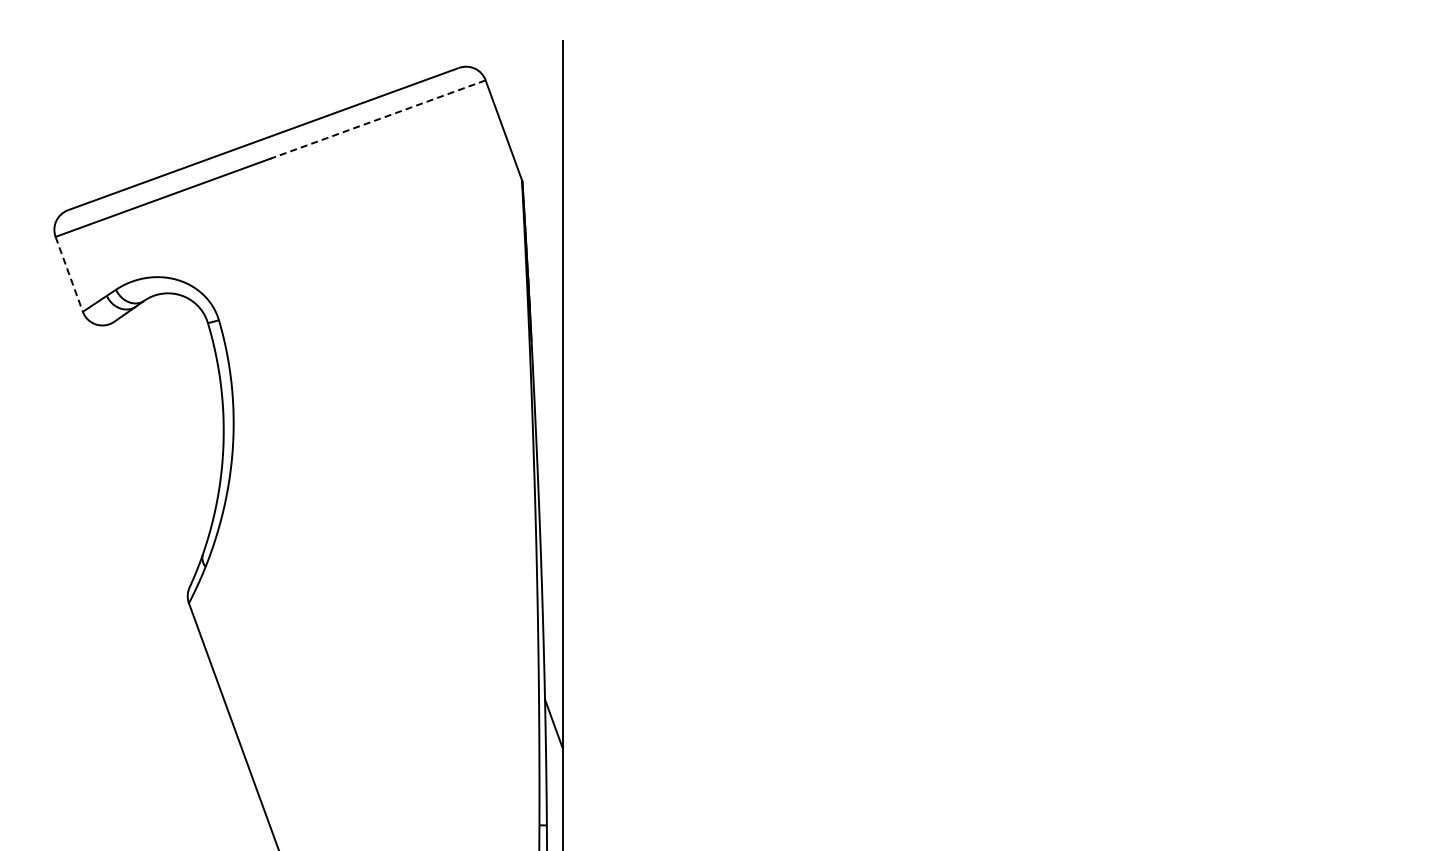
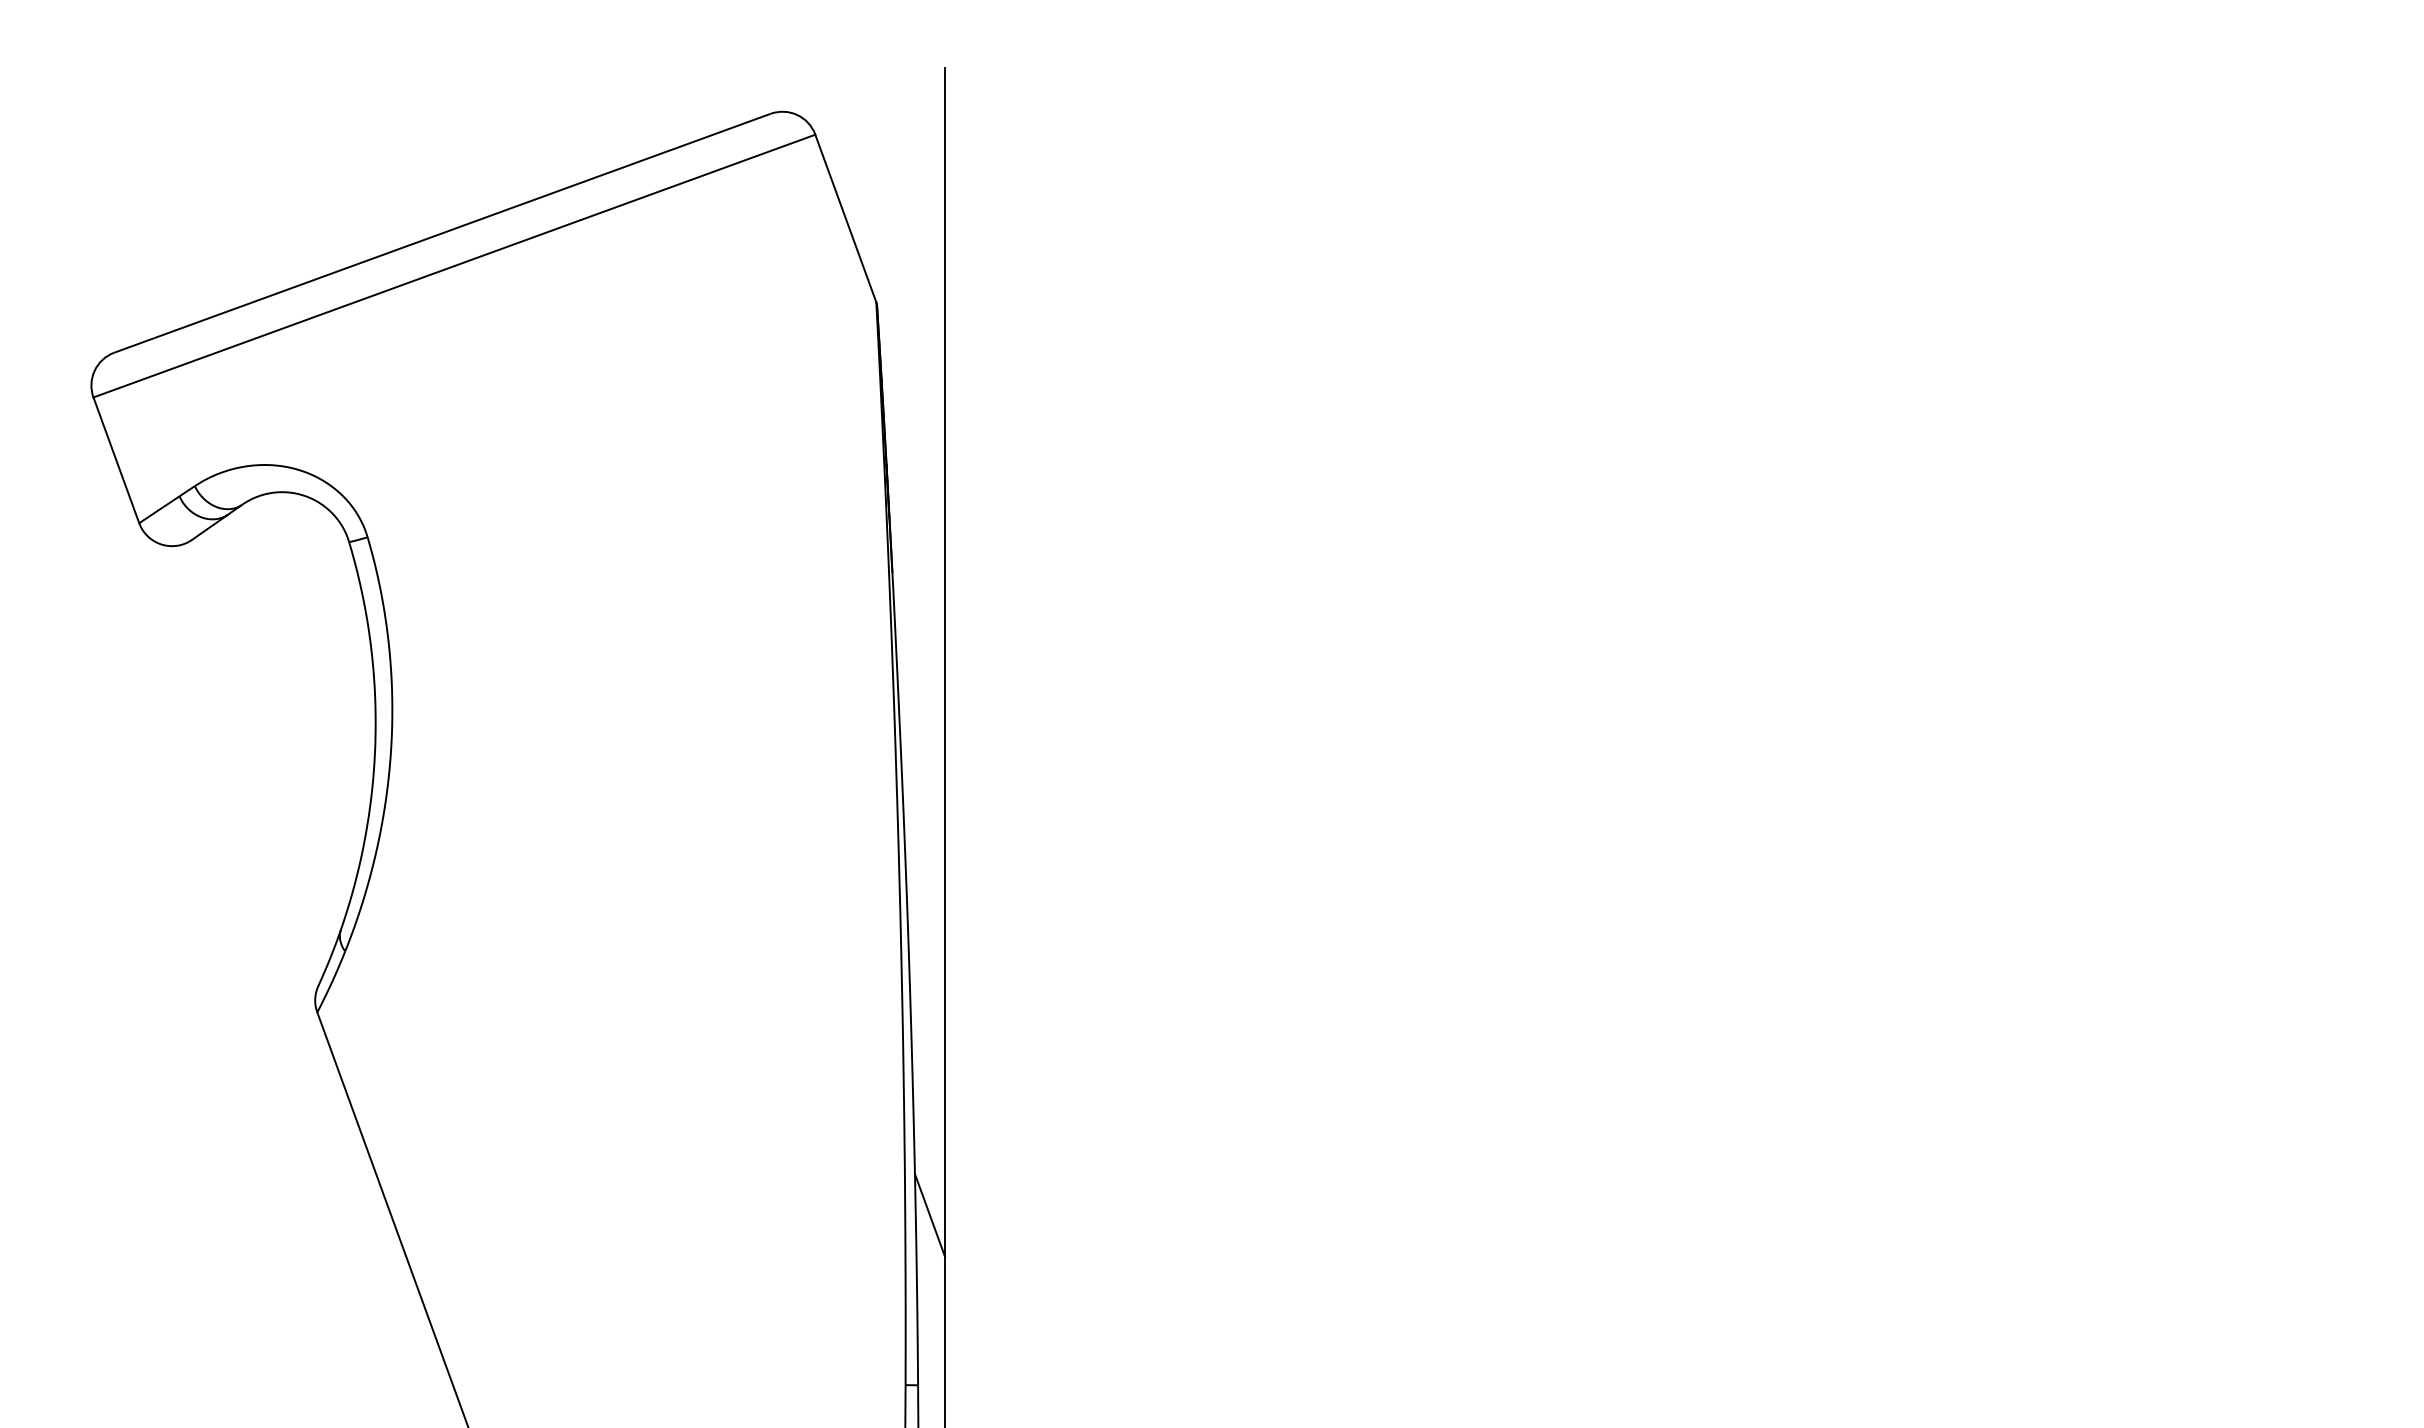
line: (377, 119) -> (633, 200), dashed -> solid
line: (69, 274) -> (116, 460), dashed -> solid

